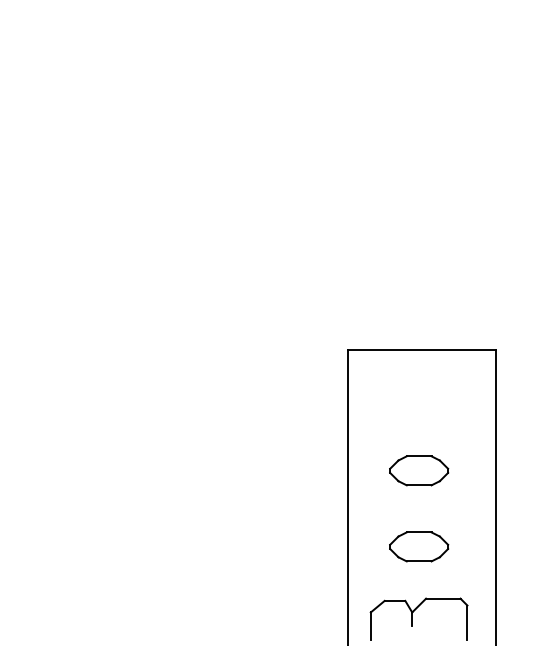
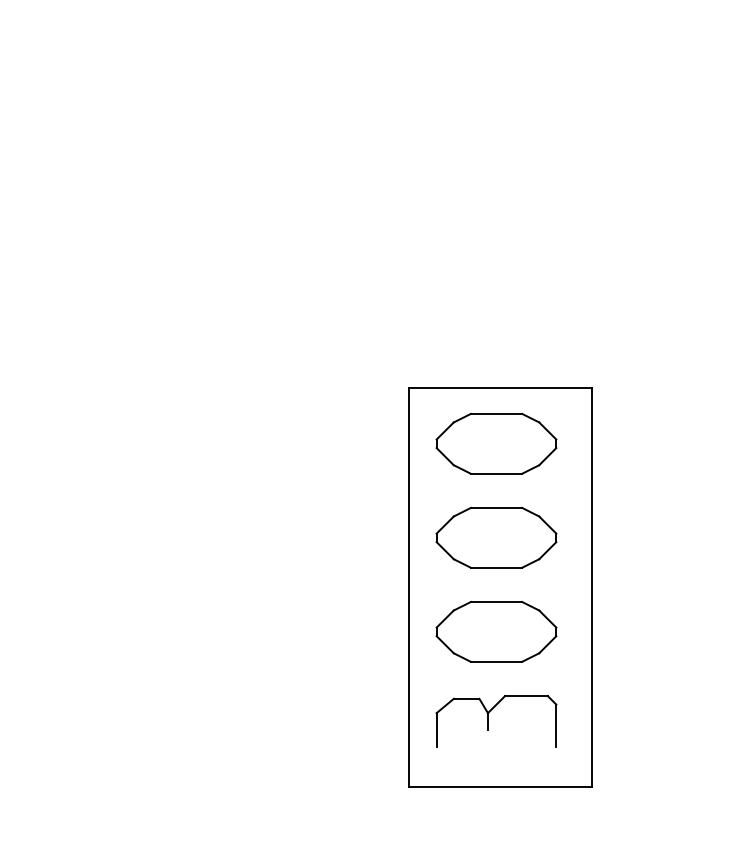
part: (419, 394) -> (496, 443), added
part: (419, 470) -> (496, 537), size x1.67
part: (419, 546) -> (496, 631), size x1.67

